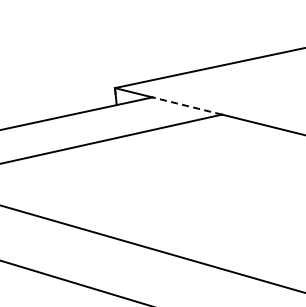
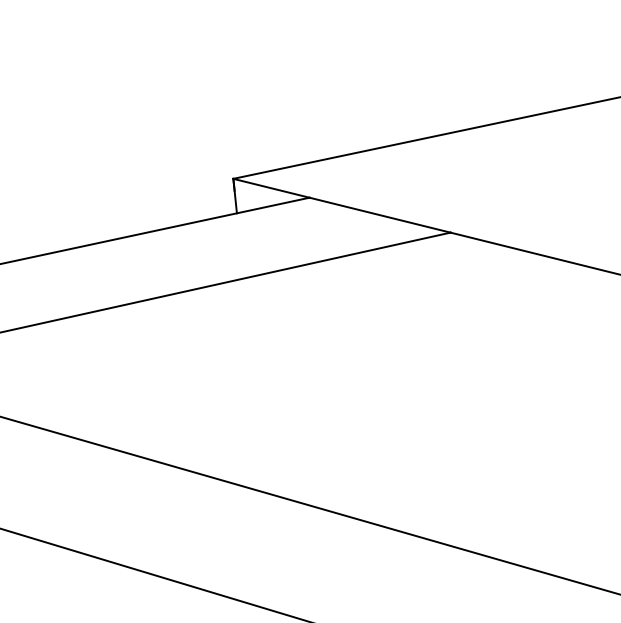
line: (187, 106) -> (380, 216), dashed -> solid

